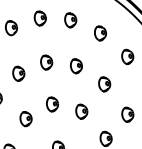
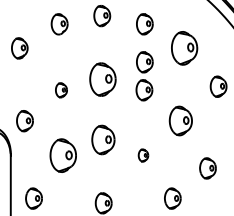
part: (100, 33) -> (184, 48), size x1.6
part: (73, 46) -> (144, 62), added
part: (46, 62) -> (102, 79), size x1.6
part: (18, 73) -> (61, 90), size x0.7
part: (104, 84) -> (180, 121), size x1.4
part: (52, 104) -> (103, 139), size x1.4
part: (81, 111) -> (143, 155), size x0.6
part: (26, 118) -> (63, 155), size x1.6

